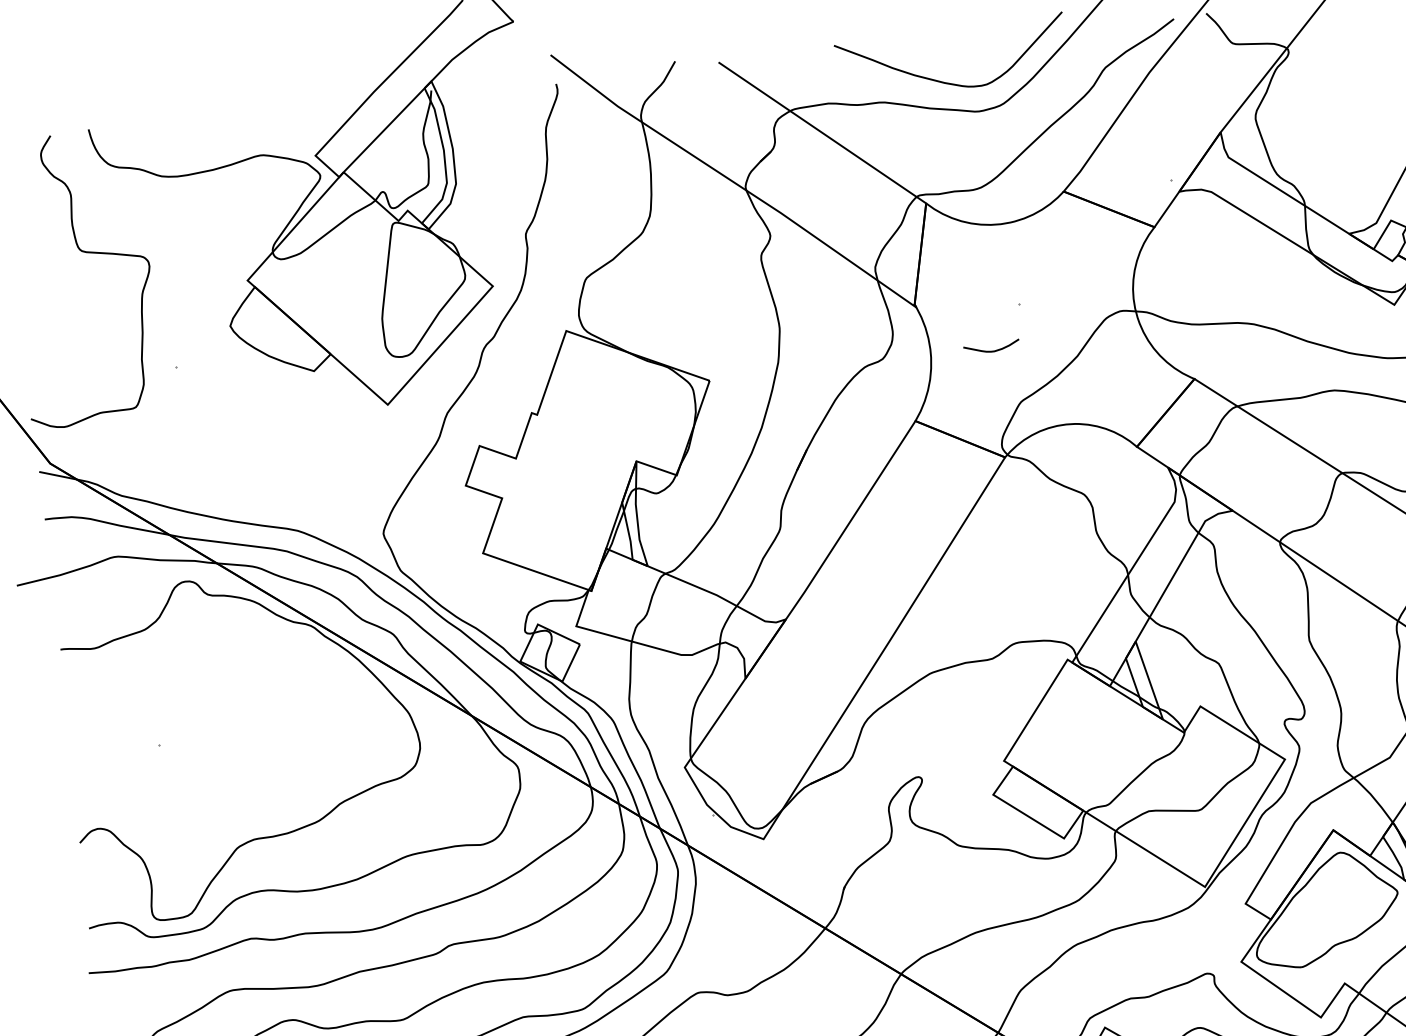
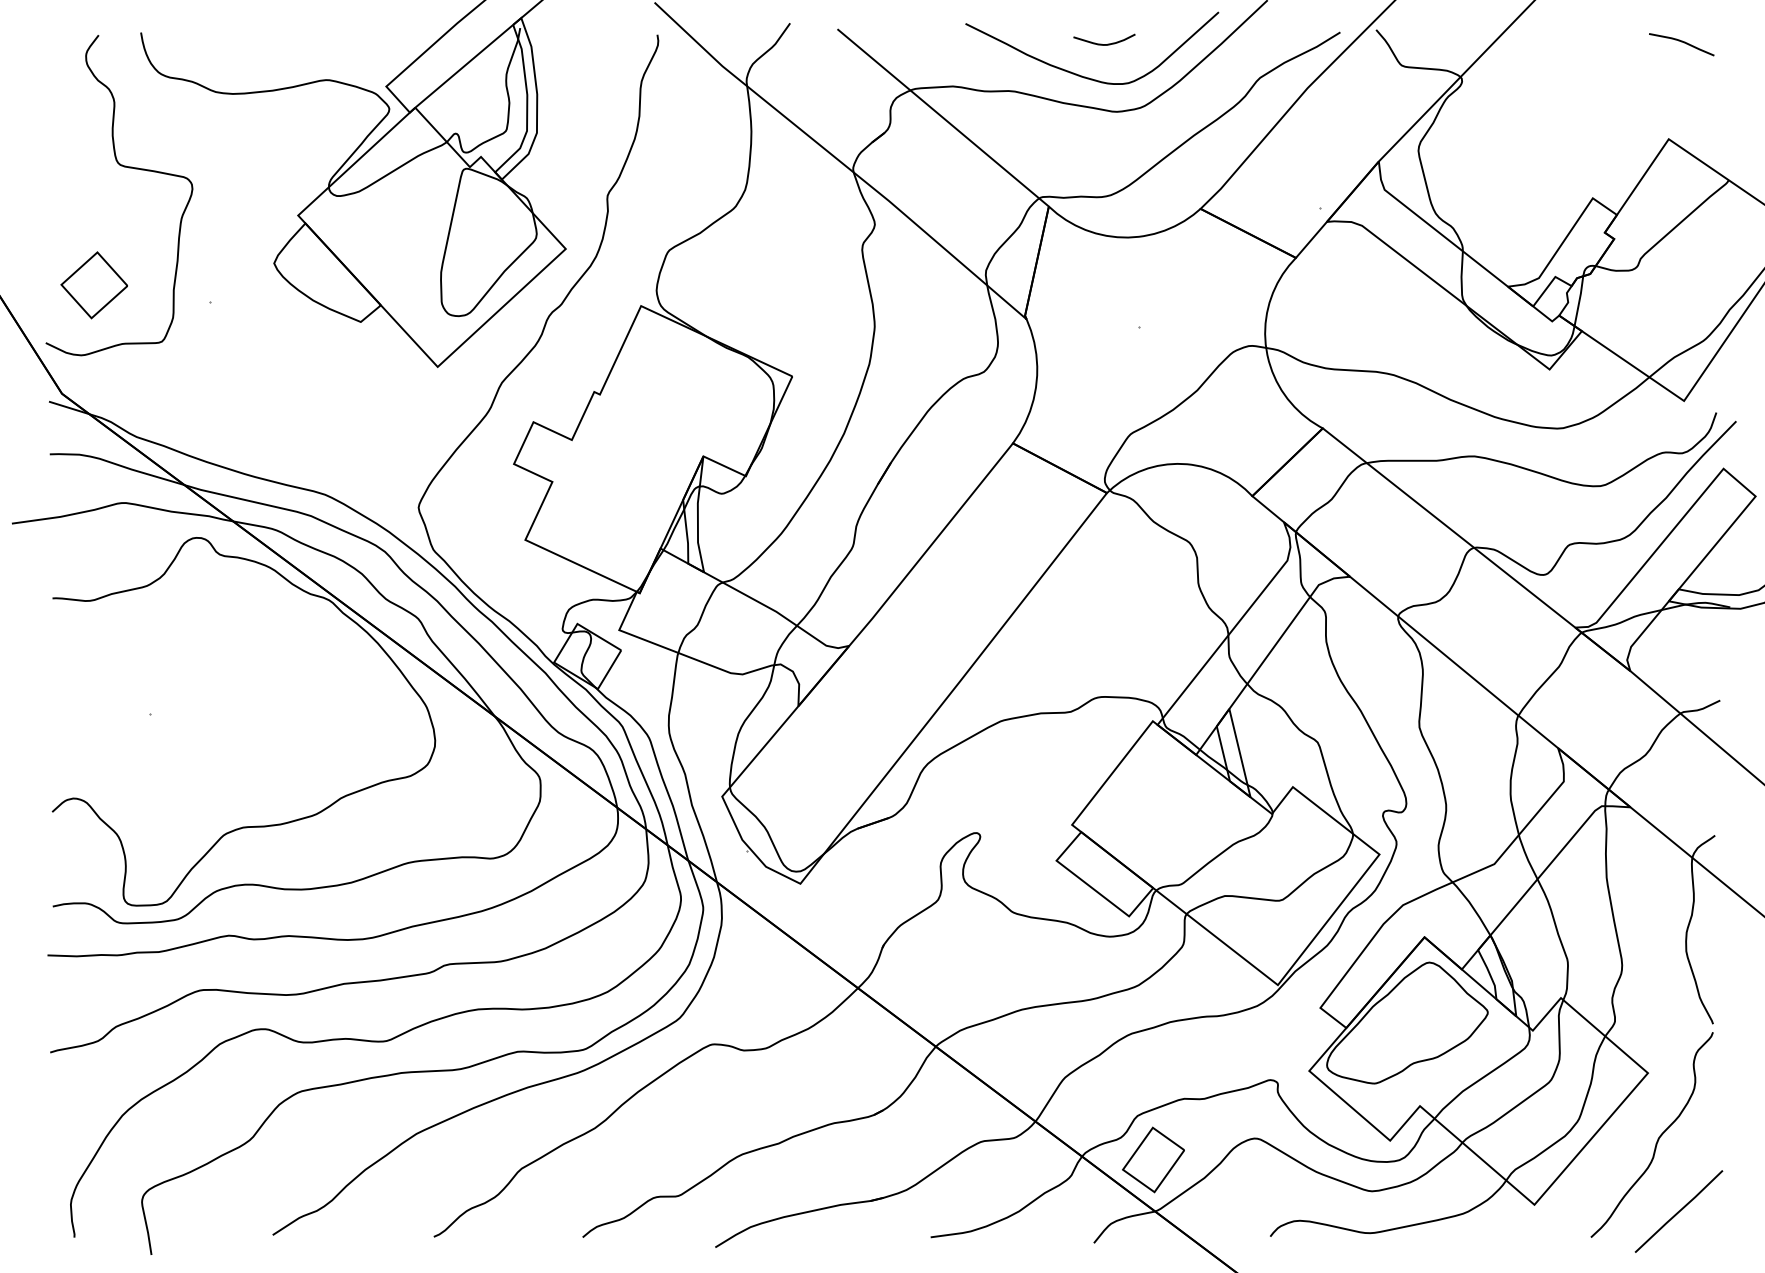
curve: (989, 350) -> (1101, 43), moved
part: (68, 362) -> (93, 285), added

